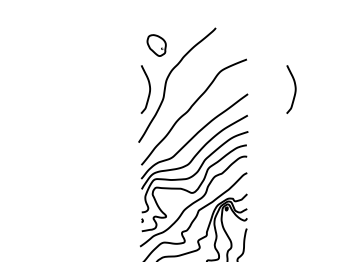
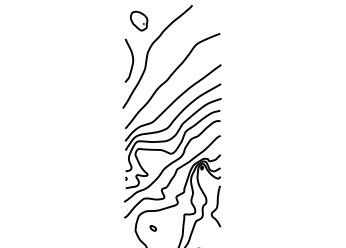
curve: (294, 89) -> (263, 60), removed

